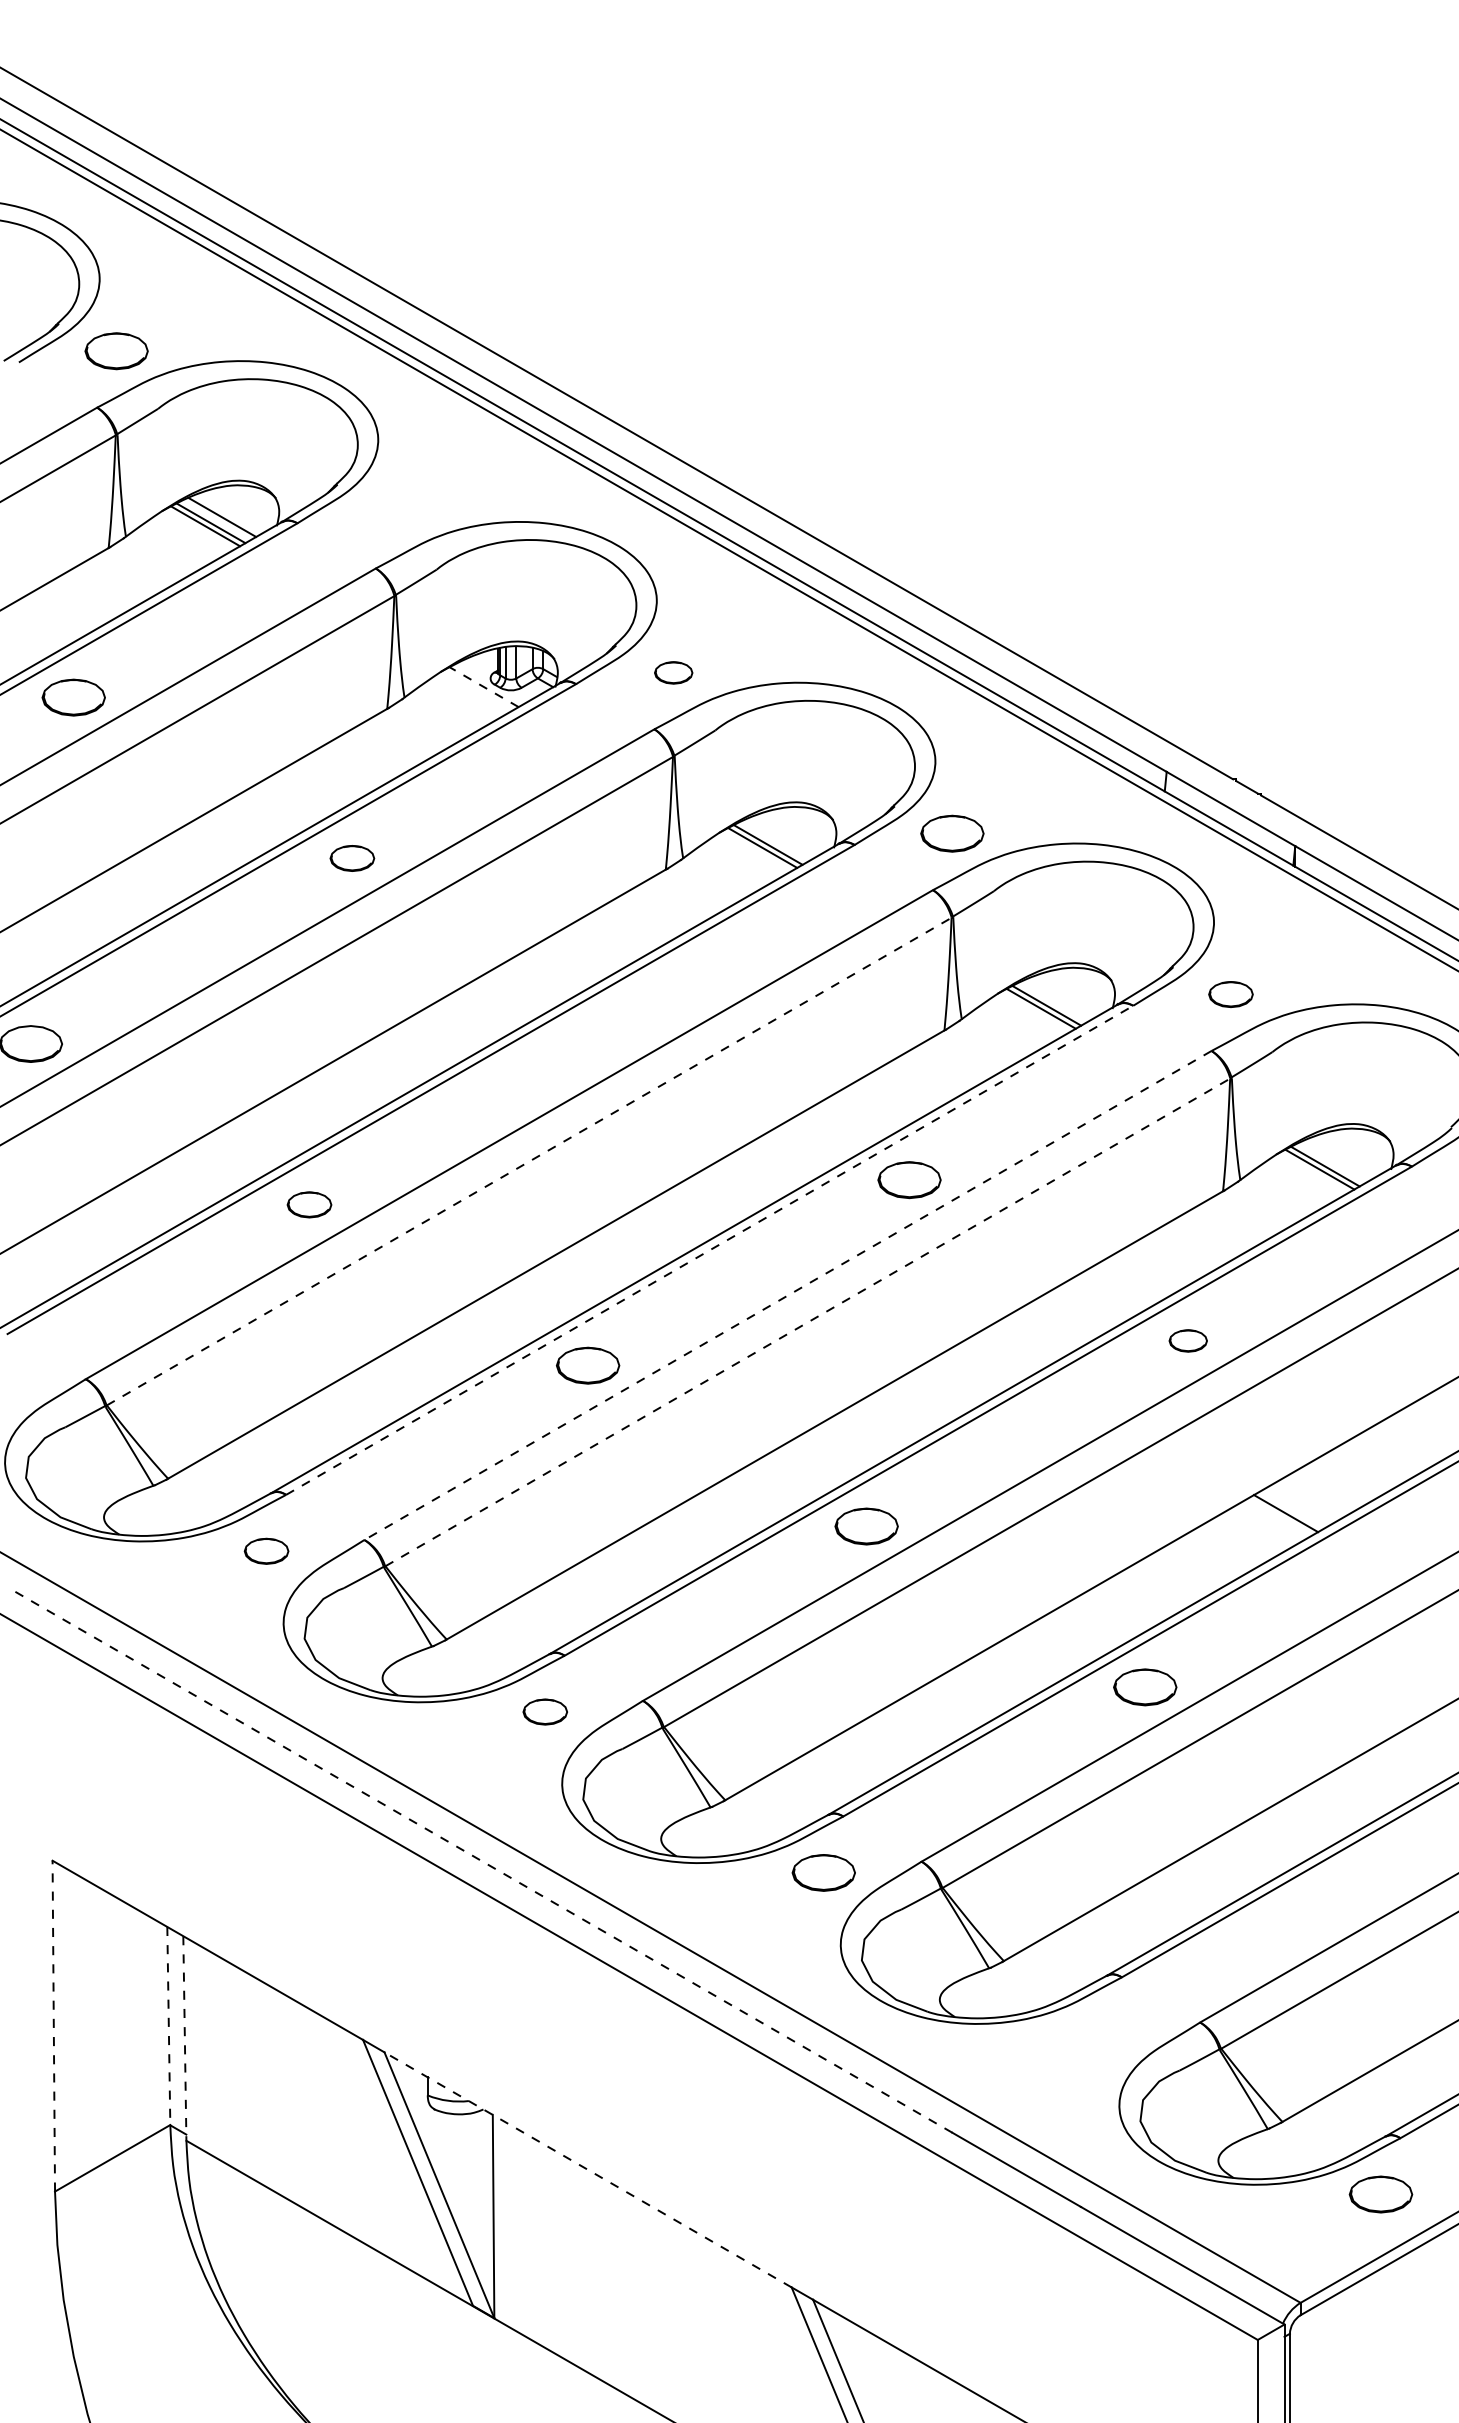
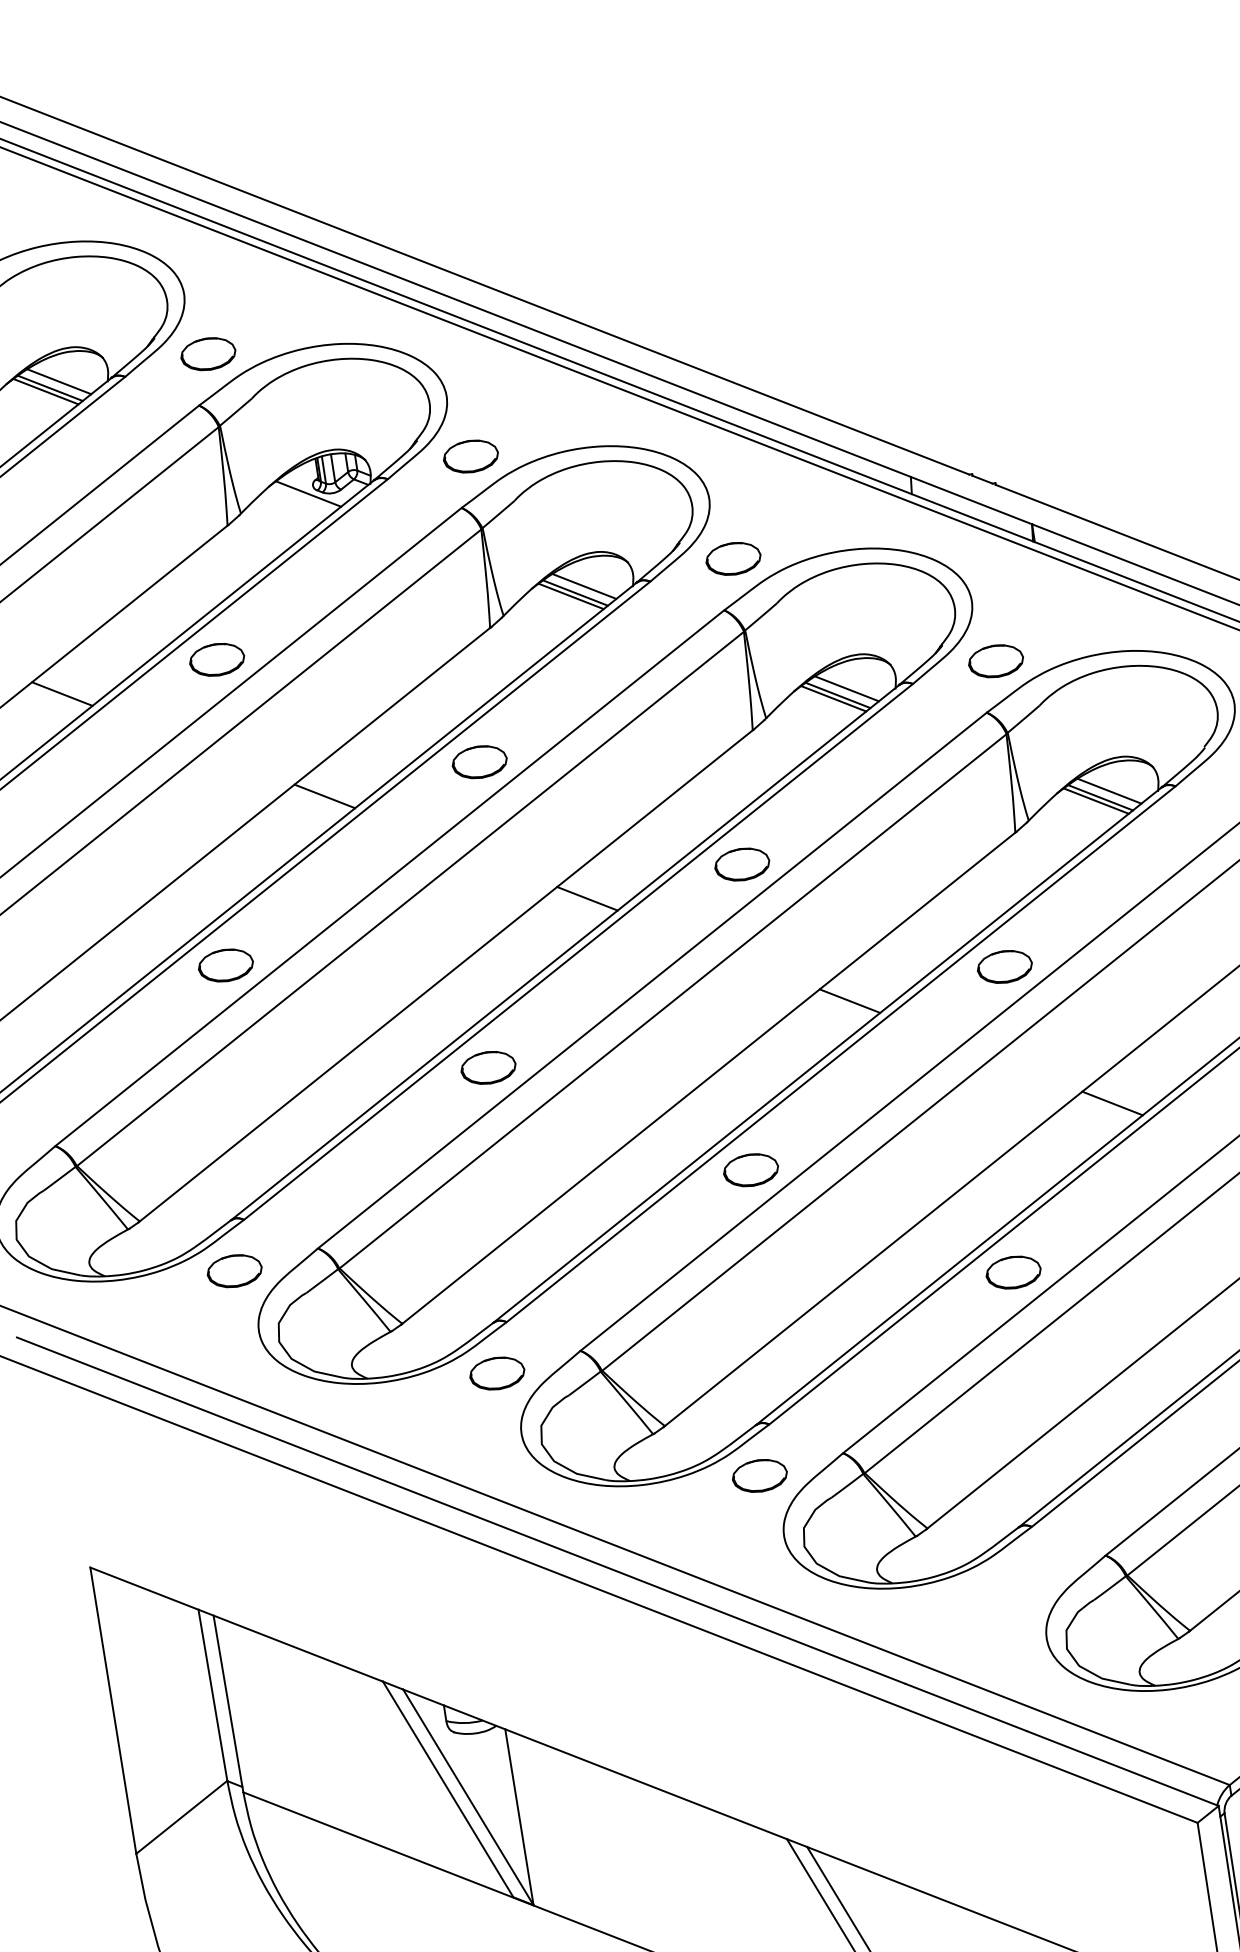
part: (395, 511) -> (208, 353), added
part: (673, 672) -> (470, 456), size x1.67
line: (484, 687) -> (308, 494), dashed -> solid
line: (779, 838) -> (584, 585), added
part: (352, 858) -> (217, 659), size x1.43
line: (171, 869) -> (61, 693), added
part: (1230, 994) -> (995, 661), size x1.43
line: (1057, 999) -> (846, 688), added
part: (630, 1019) -> (479, 762), added
line: (450, 1030) -> (324, 795), added
line: (1336, 1160) -> (1109, 791), added
line: (529, 1161) -> (410, 898), dashed -> solid
line: (728, 1191) -> (587, 898), added
part: (309, 1204) -> (225, 965), size x1.43
line: (710, 1250) -> (579, 951), dashed -> solid
line: (787, 1295) -> (651, 980), dashed -> solid
line: (807, 1322) -> (672, 1001), dashed -> solid
part: (1188, 1340) -> (1005, 966), size x1.67
line: (1007, 1352) -> (849, 1000), added
part: (266, 1551) -> (234, 1271), size x1.43
part: (545, 1711) -> (497, 1373), size x1.43
line: (480, 1860) -> (460, 1510), dashed -> solid
line: (53, 2025) -> (112, 1710), dashed -> solid
line: (168, 2026) -> (212, 1695), dashed -> solid
line: (184, 2038) -> (228, 1704), dashed -> solid
line: (587, 2169) -> (594, 1764), dashed -> solid

